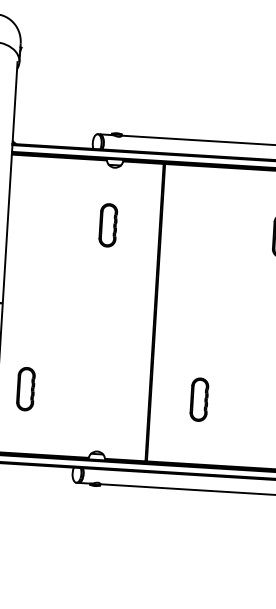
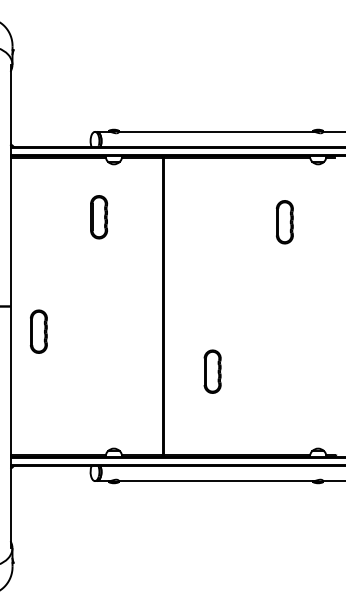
part: (108, 225) -> (99, 217), moved
part: (25, 388) -> (38, 331), moved
part: (199, 399) -> (212, 371), moved

